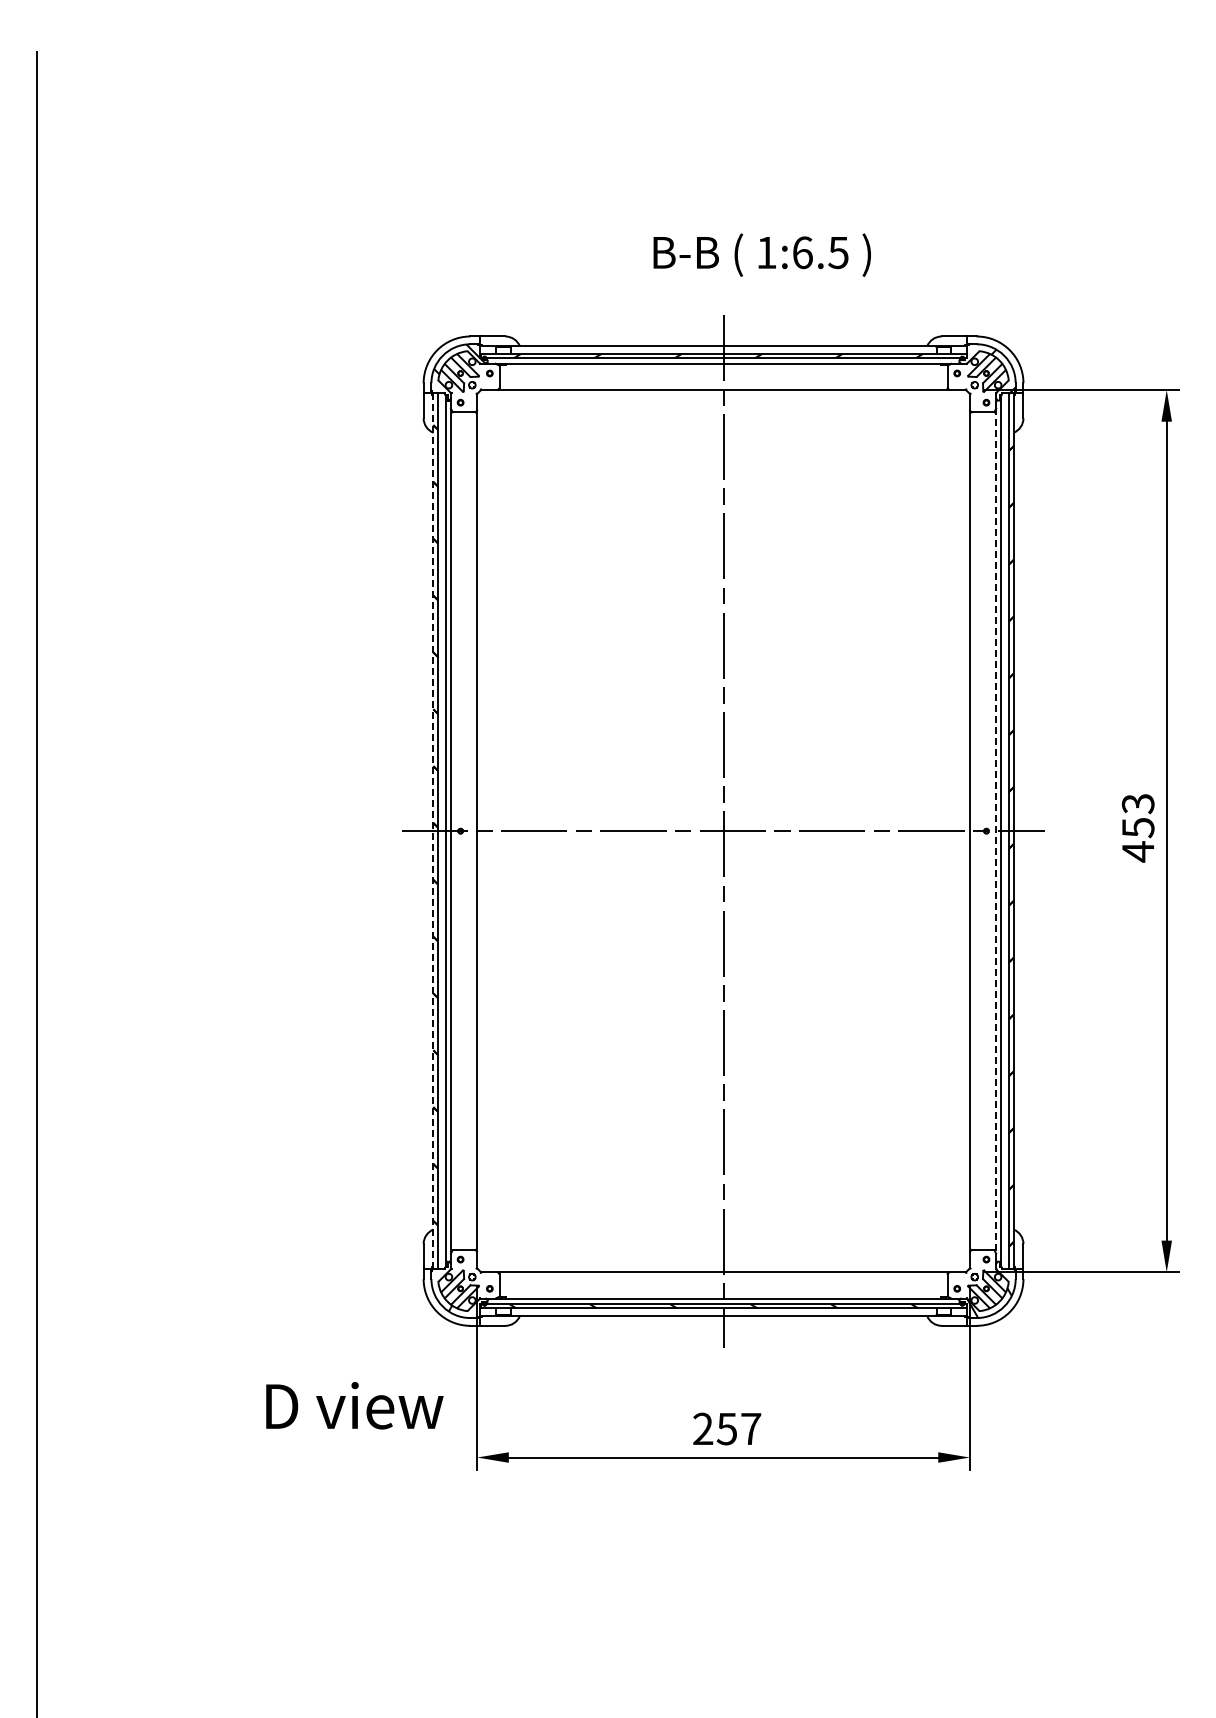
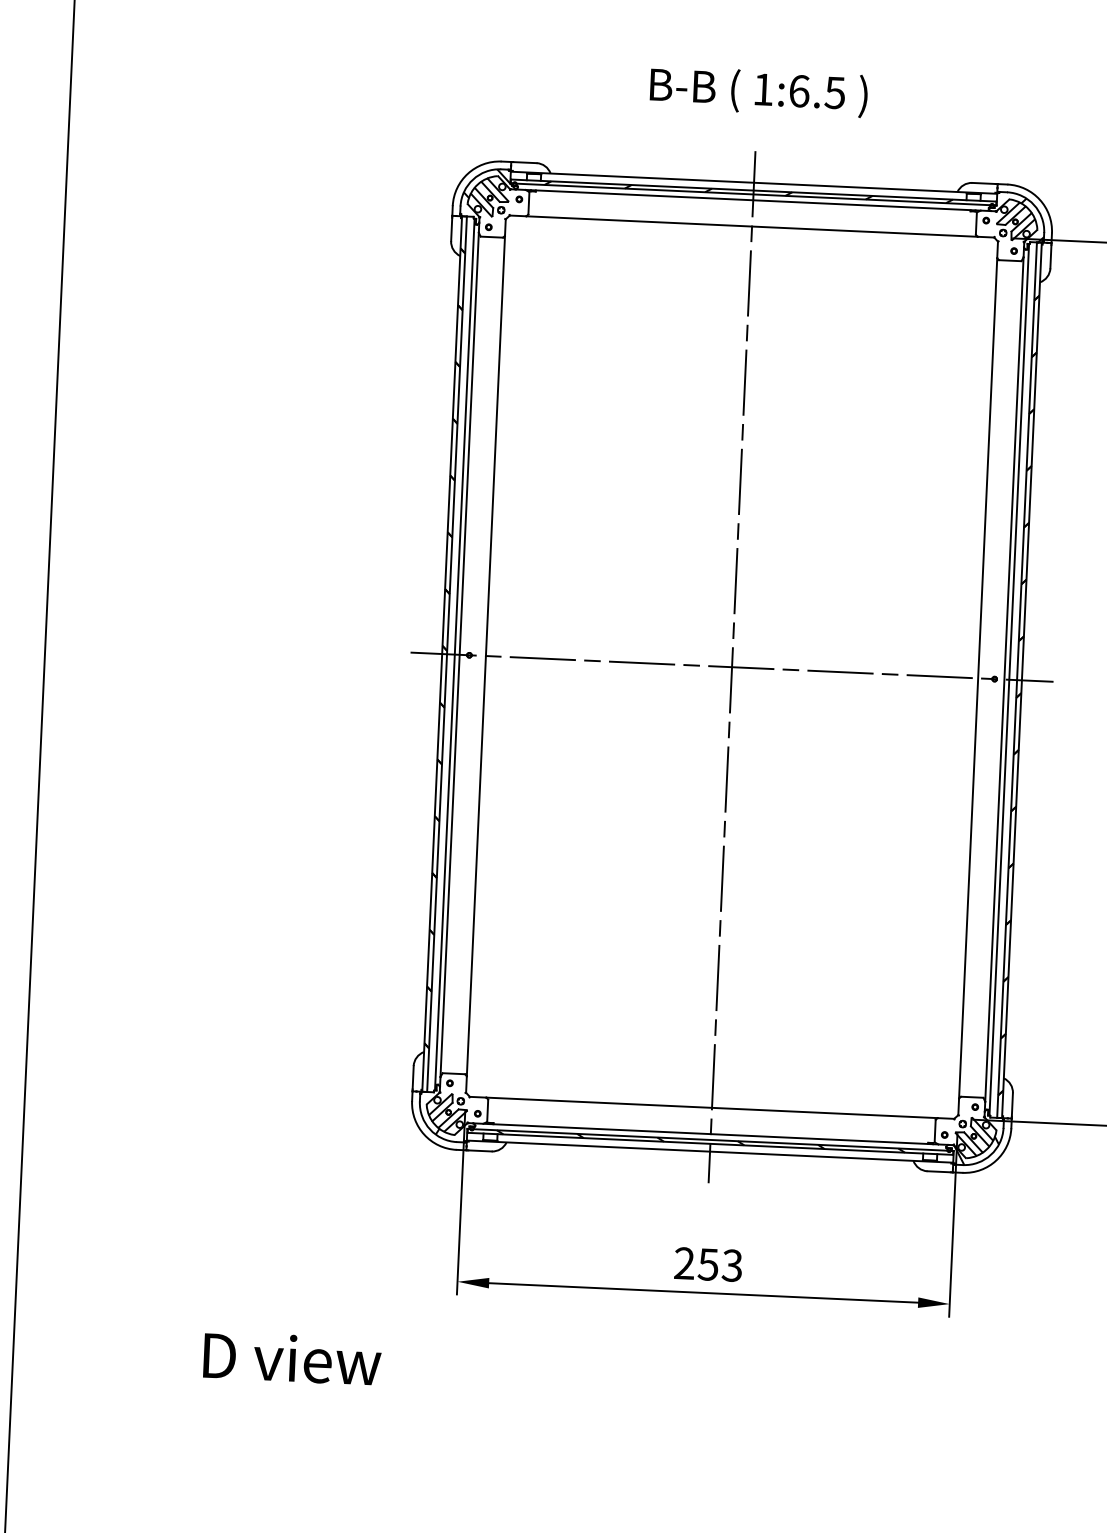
text: (761, 254) -> (758, 91), moved
line: (433, 831) -> (442, 654), dashed -> solid
line: (996, 831) -> (1004, 679), dashed -> solid
text: (354, 1405) -> (292, 1358), moved
text: (750, 1428) -> (731, 1265), 257 -> 253

